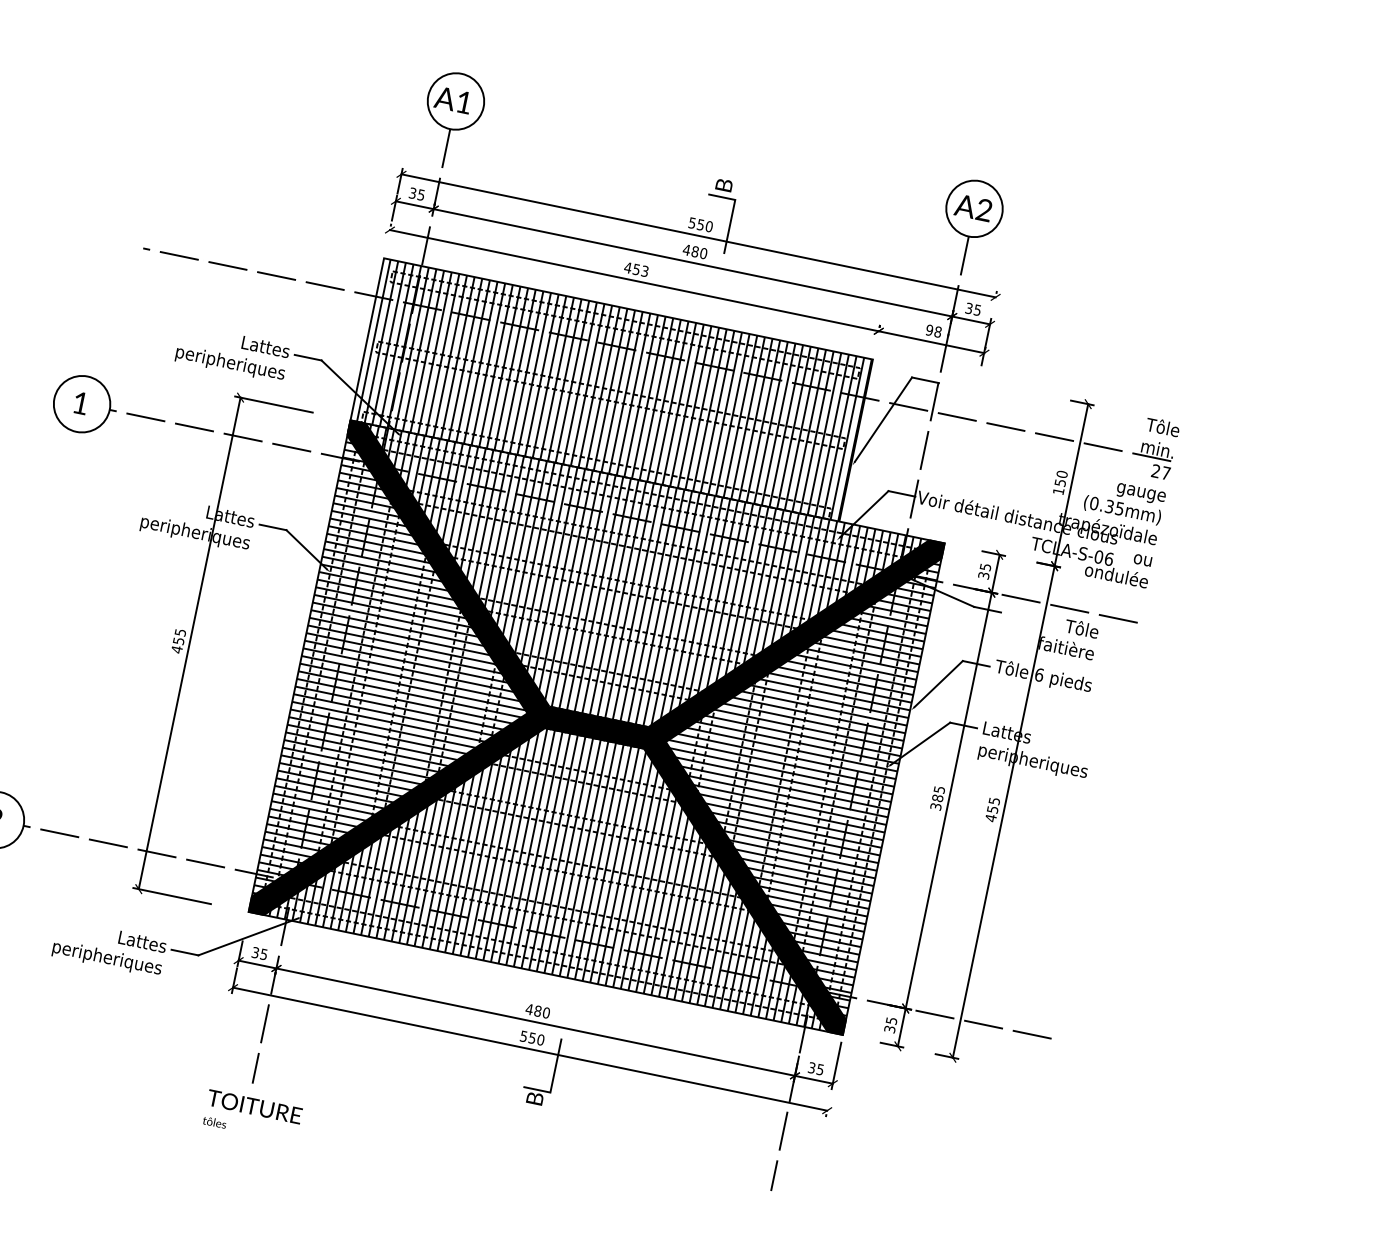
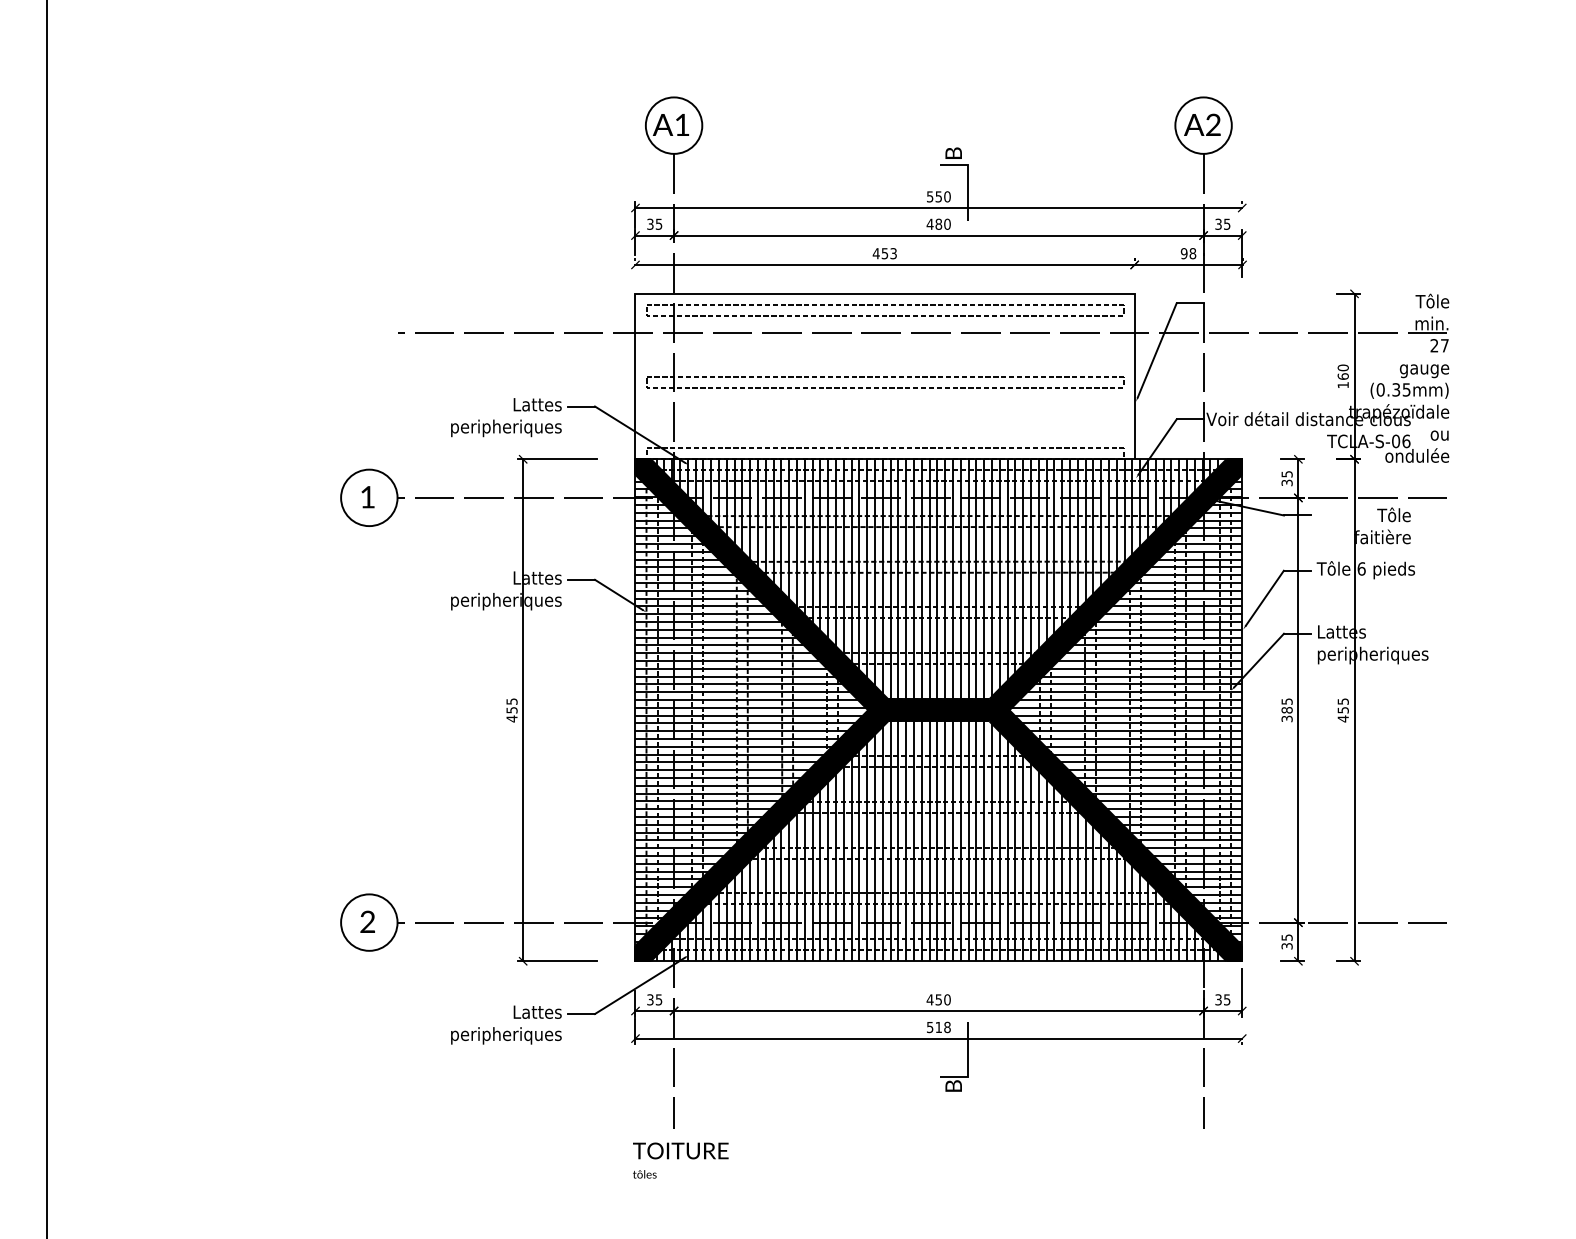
hatch: (614, 390) -> (887, 376), removed
text: (1059, 482) -> (1342, 376), 150 -> 160
text: (537, 1010) -> (938, 999), 480 -> 450
text: (535, 1039) -> (942, 1027), 550 -> 518

